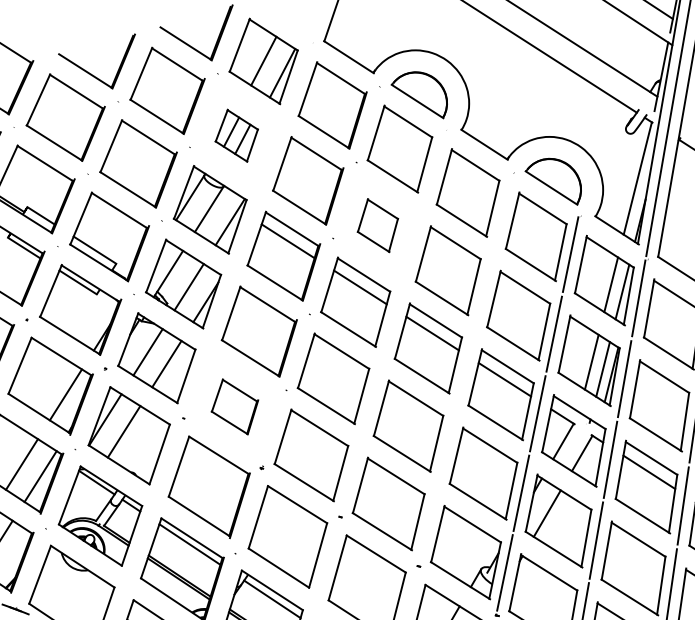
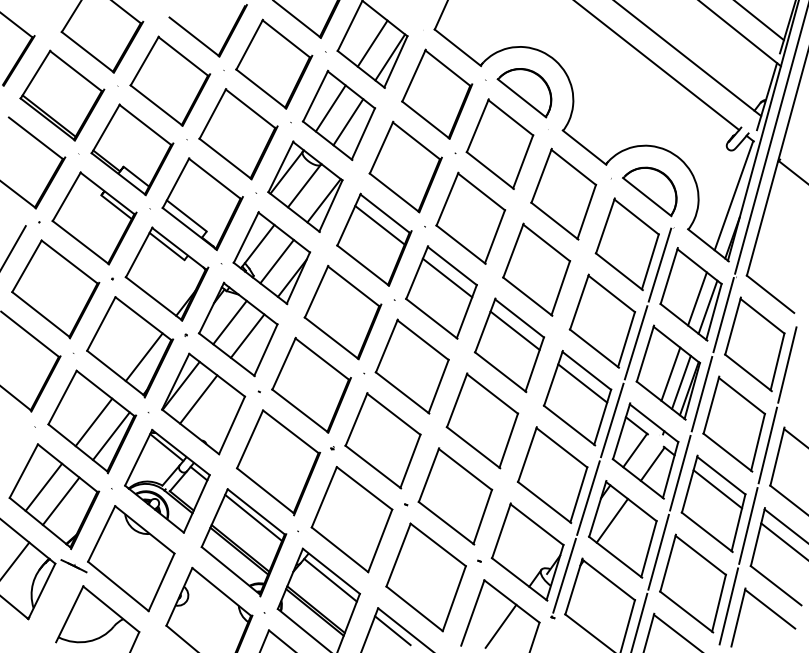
part: (236, 135) -> (338, 115), size x1.67
part: (377, 225) -> (470, 217), size x1.67
part: (234, 406) -> (311, 384), size x1.67

